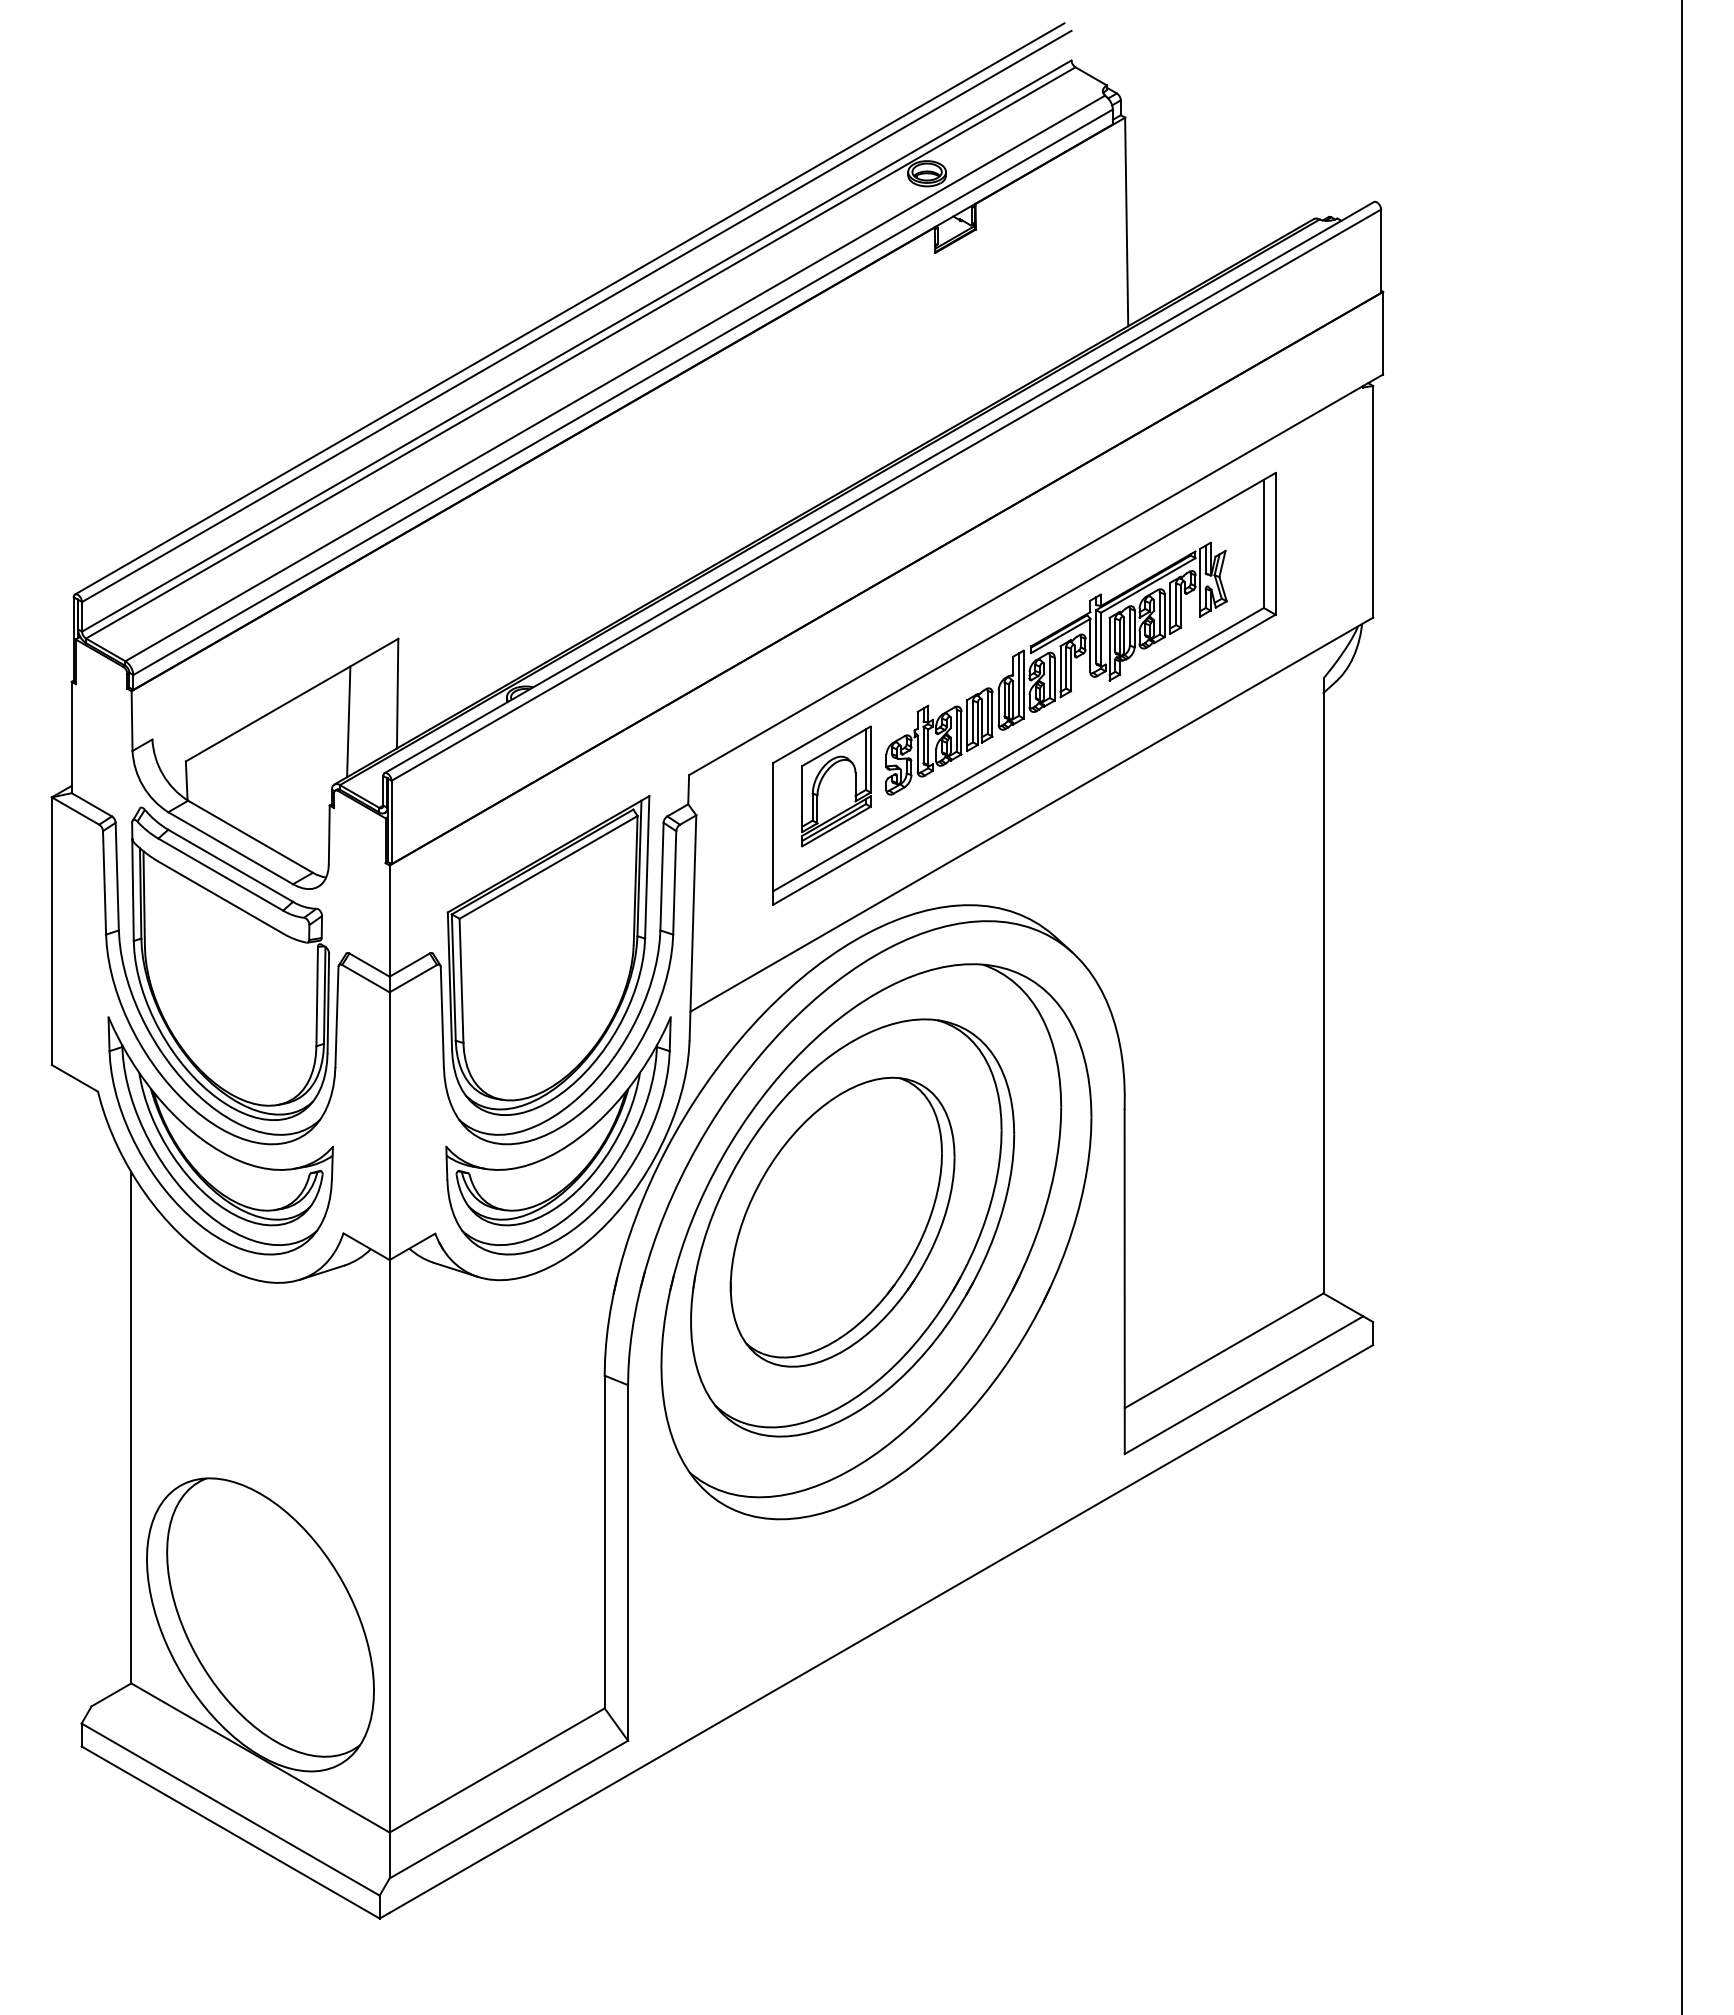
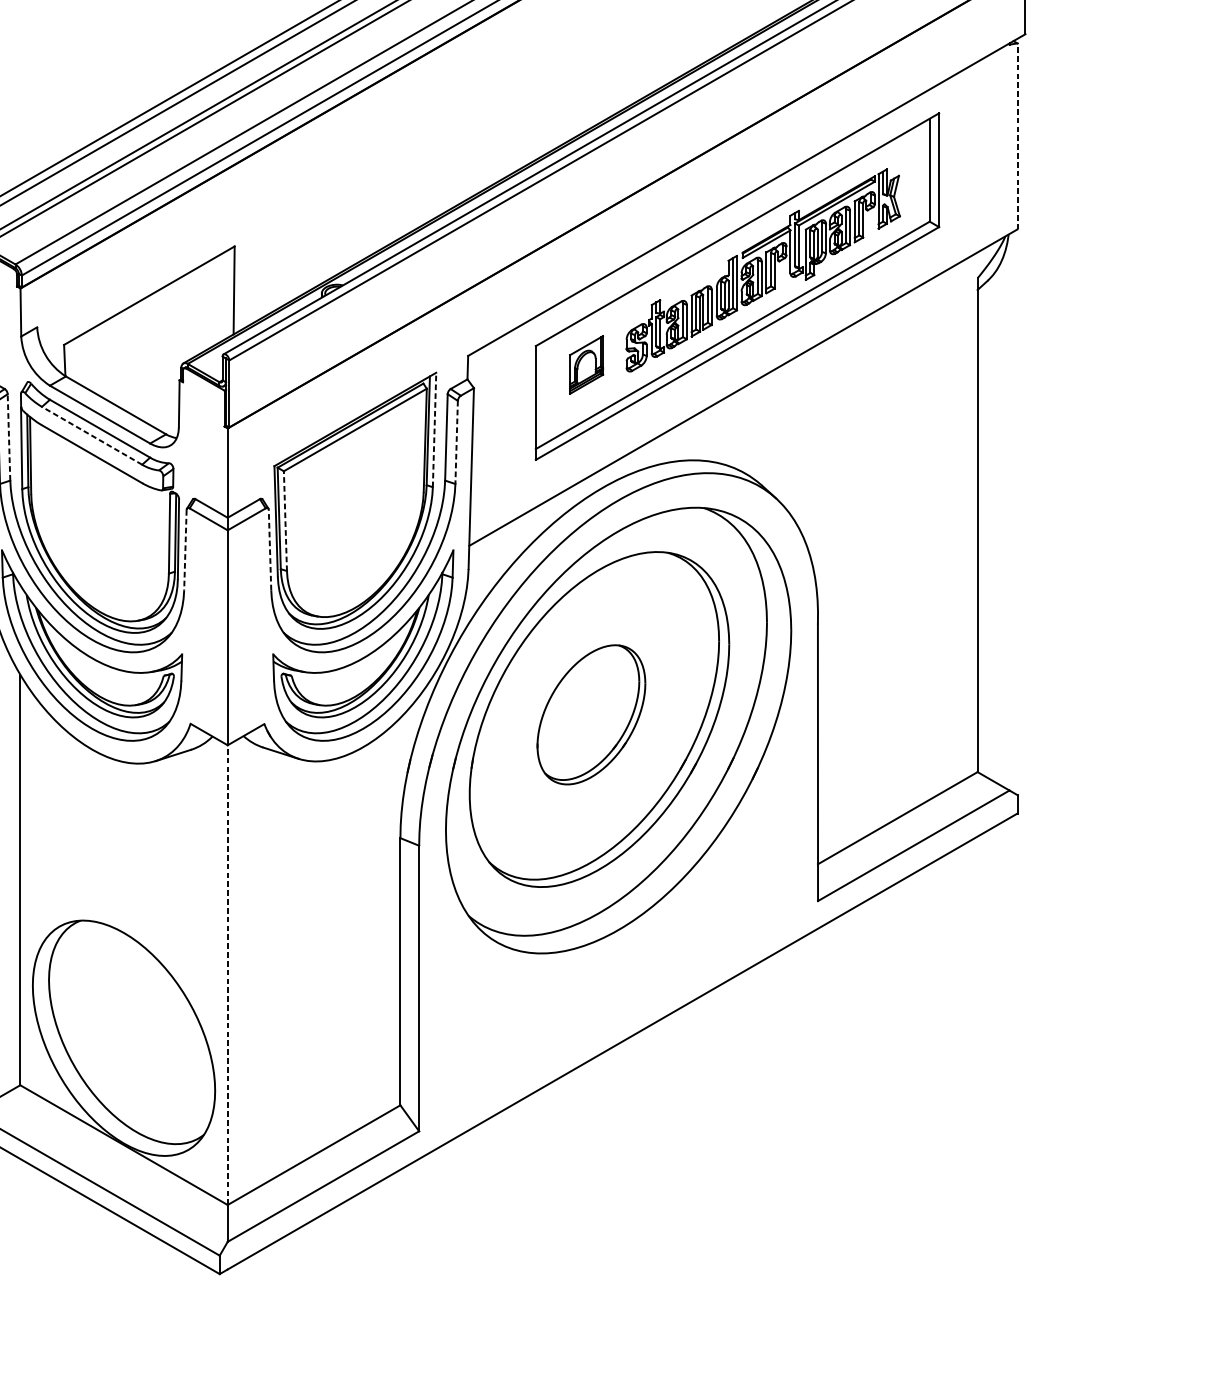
line: (1373, 501) -> (1017, 136), solid -> dashed
line: (348, 721) -> (194, 312), removed
part: (836, 786) -> (586, 365), size x0.6
line: (647, 866) -> (434, 429), solid -> dashed
line: (220, 874) -> (91, 435), solid -> dashed
line: (117, 876) -> (9, 437), solid -> dashed
line: (674, 882) -> (456, 442), solid -> dashed
line: (461, 980) -> (285, 520), solid -> dashed
line: (336, 1017) -> (185, 550), solid -> dashed
line: (442, 1017) -> (270, 550), solid -> dashed
part: (842, 1221) -> (591, 714), size x0.6
line: (389, 1545) -> (227, 974), solid -> dashed

